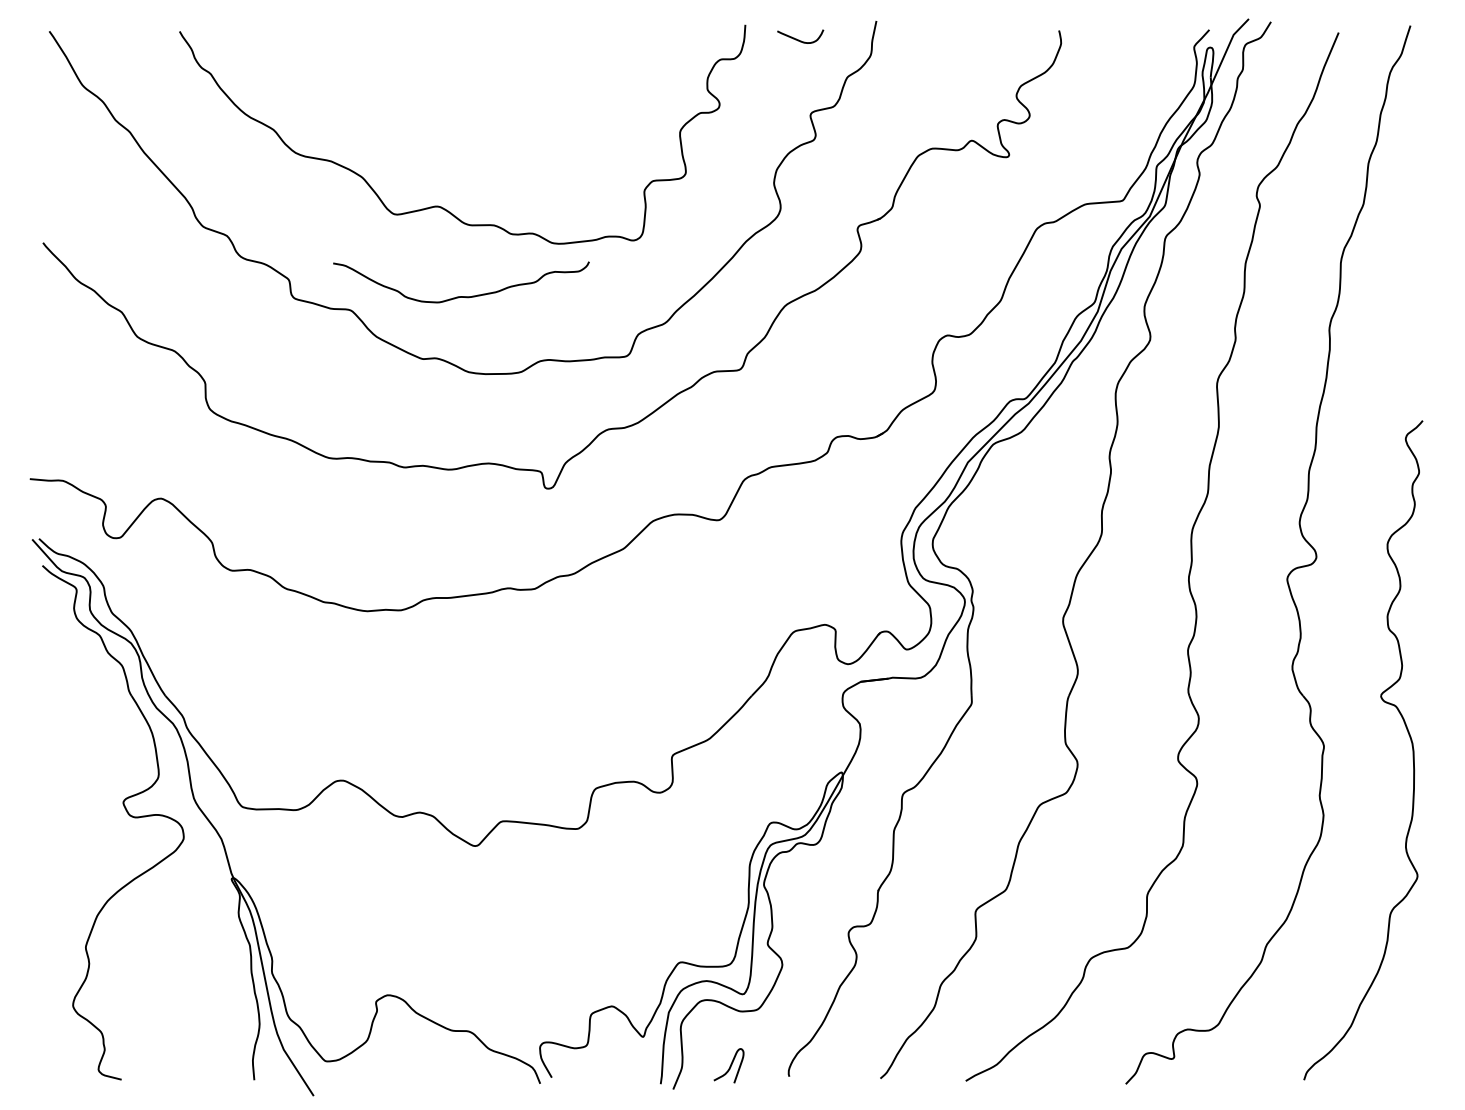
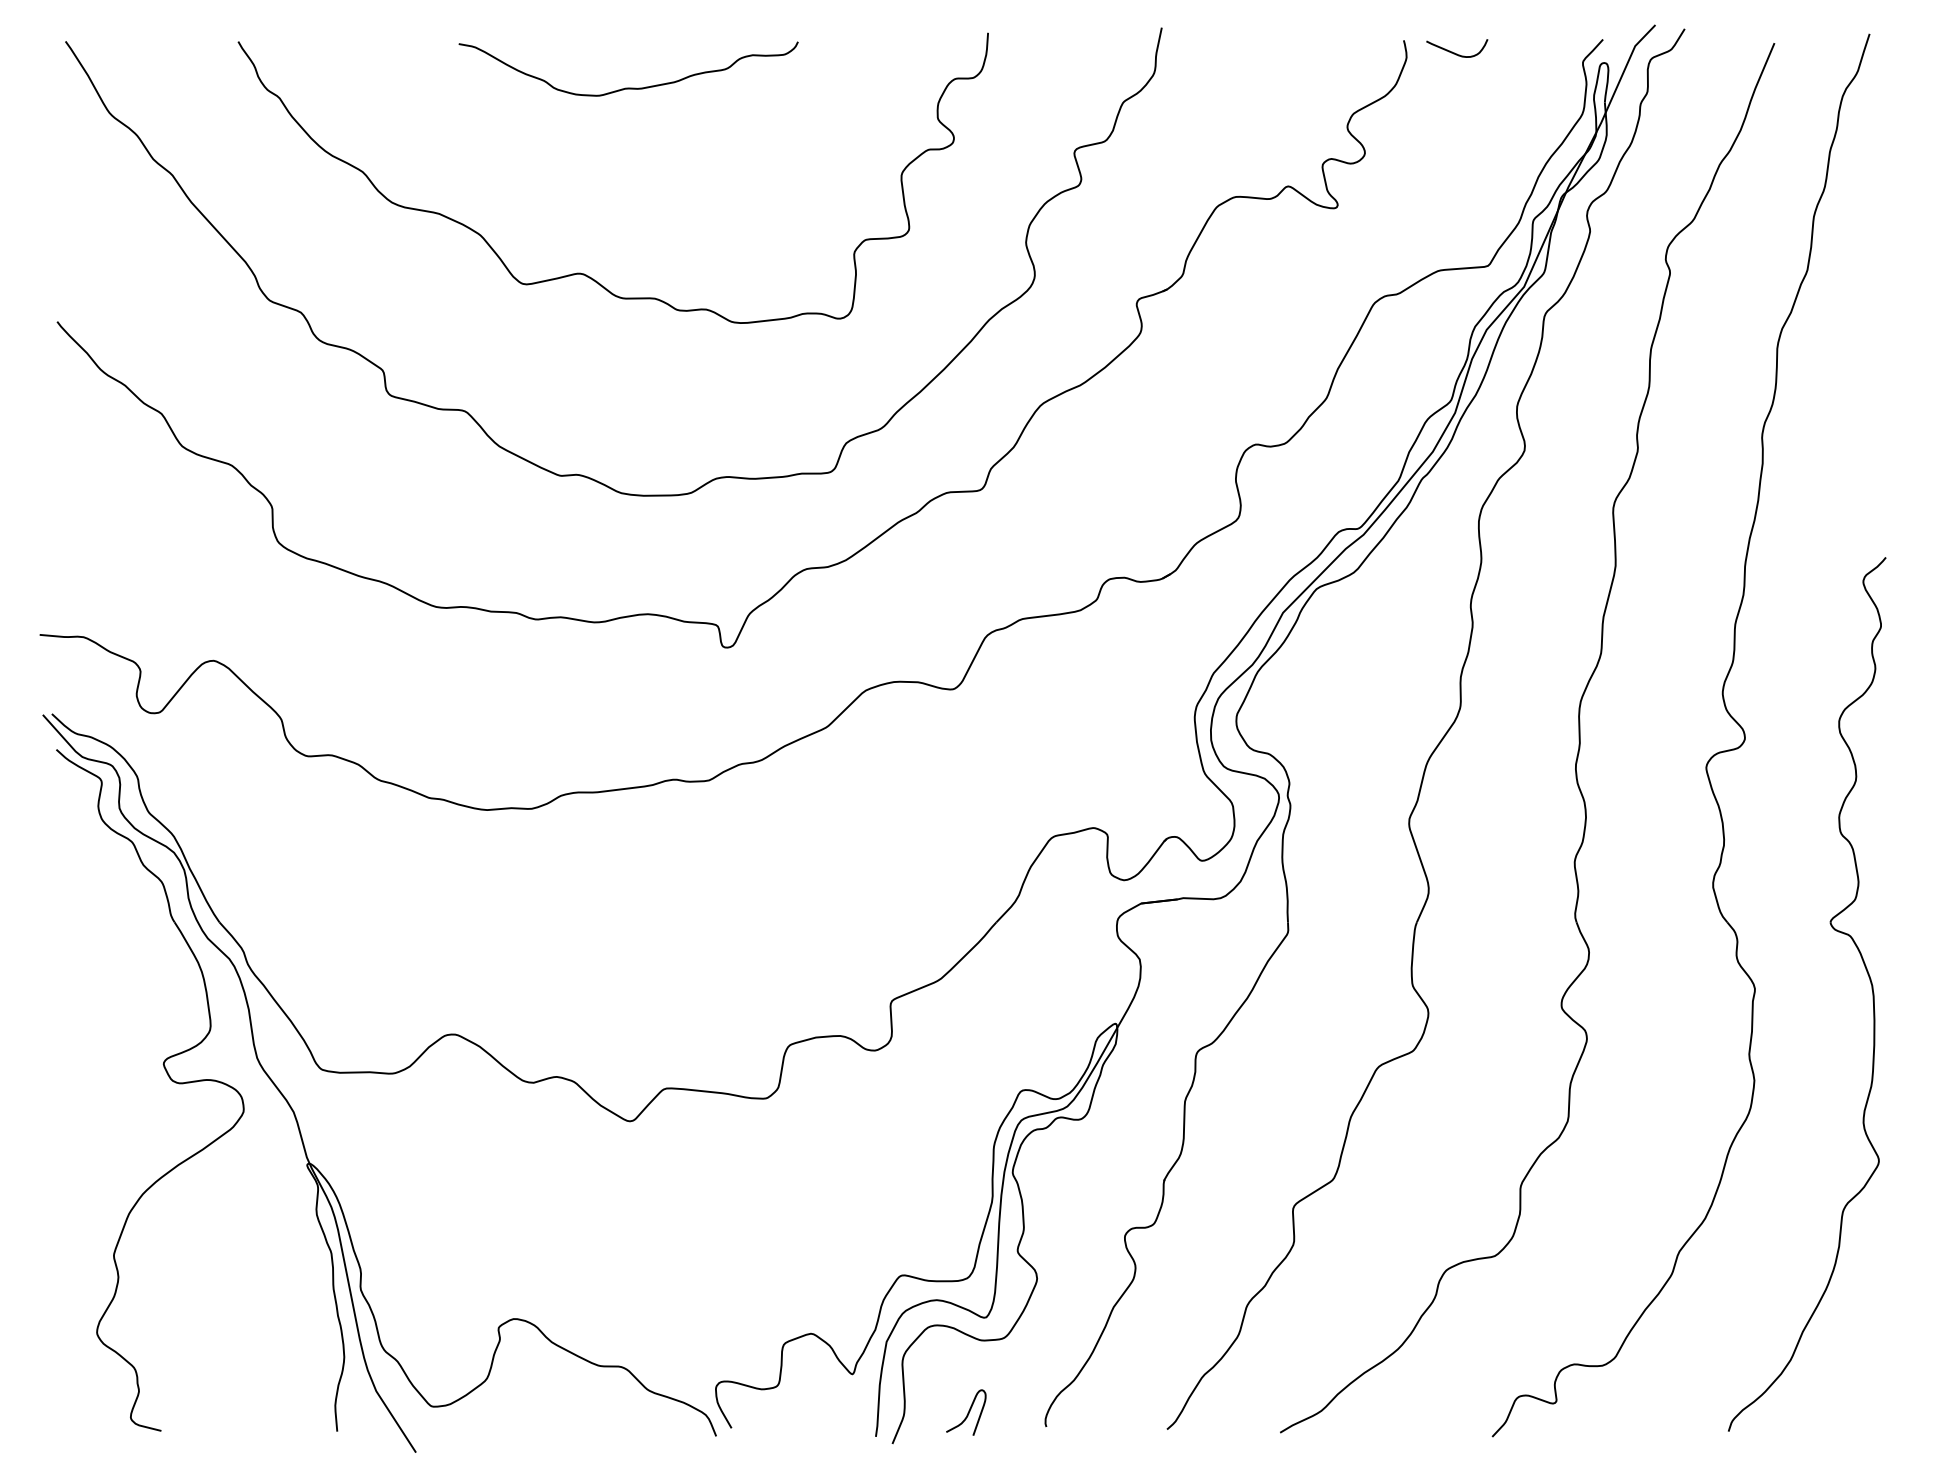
curve: (798, 39) -> (1454, 52), moved
curve: (461, 296) -> (628, 87), moved

